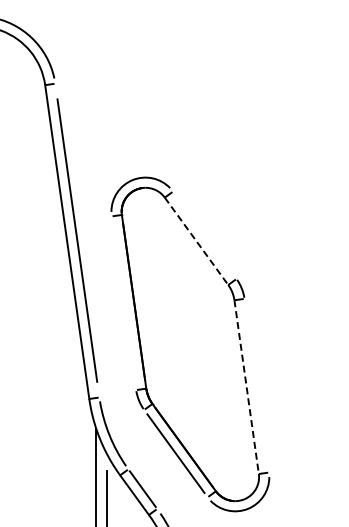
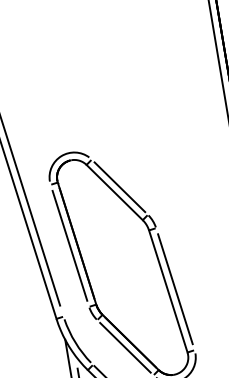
line: (204, 235) -> (119, 187), added
line: (196, 241) -> (114, 192), dashed -> solid
line: (123, 303) -> (69, 246), added
line: (256, 385) -> (175, 289), added
line: (246, 387) -> (168, 291), dashed -> solid

